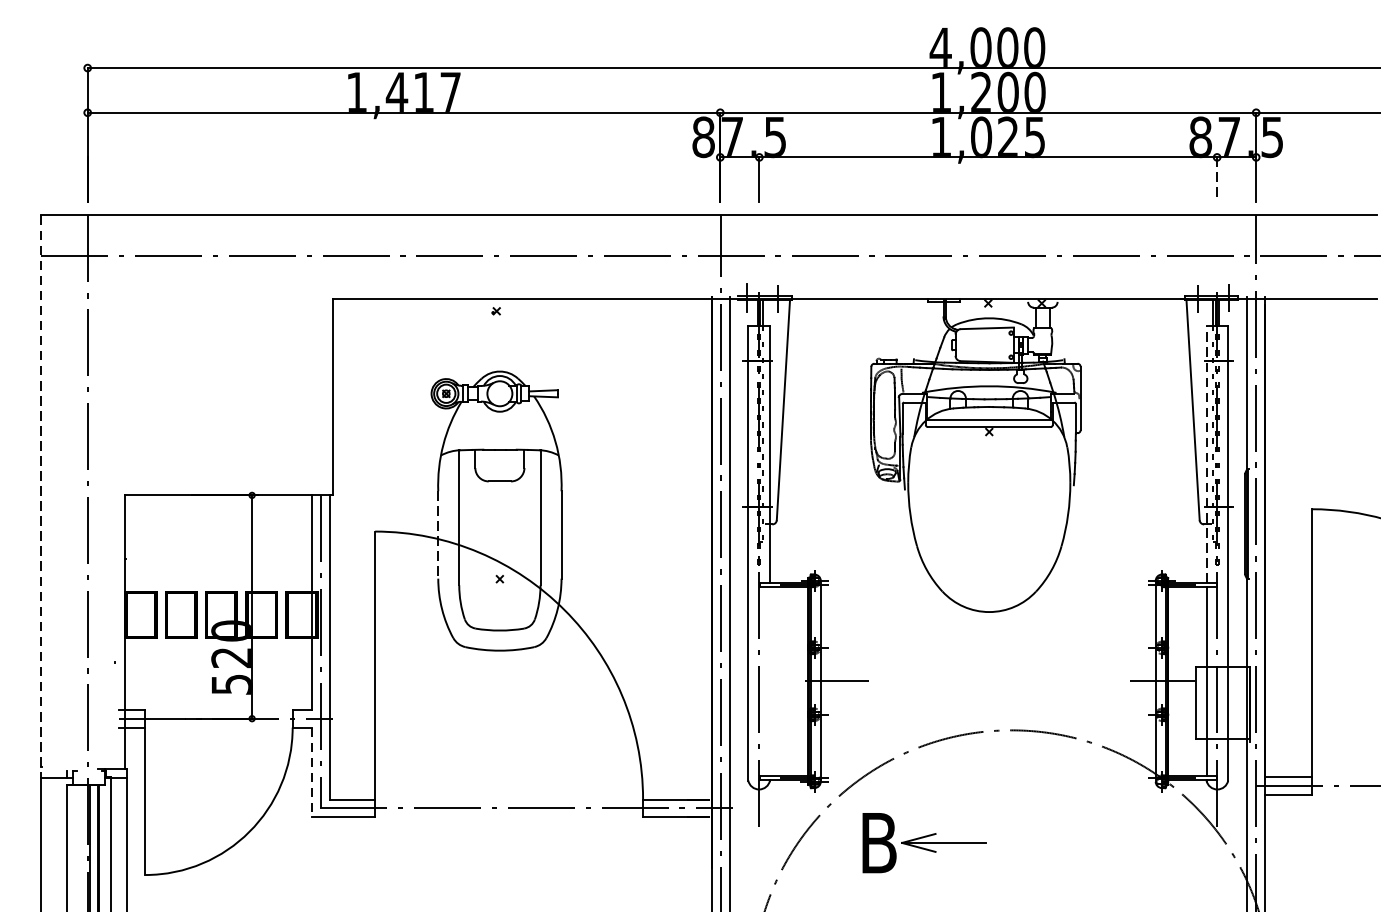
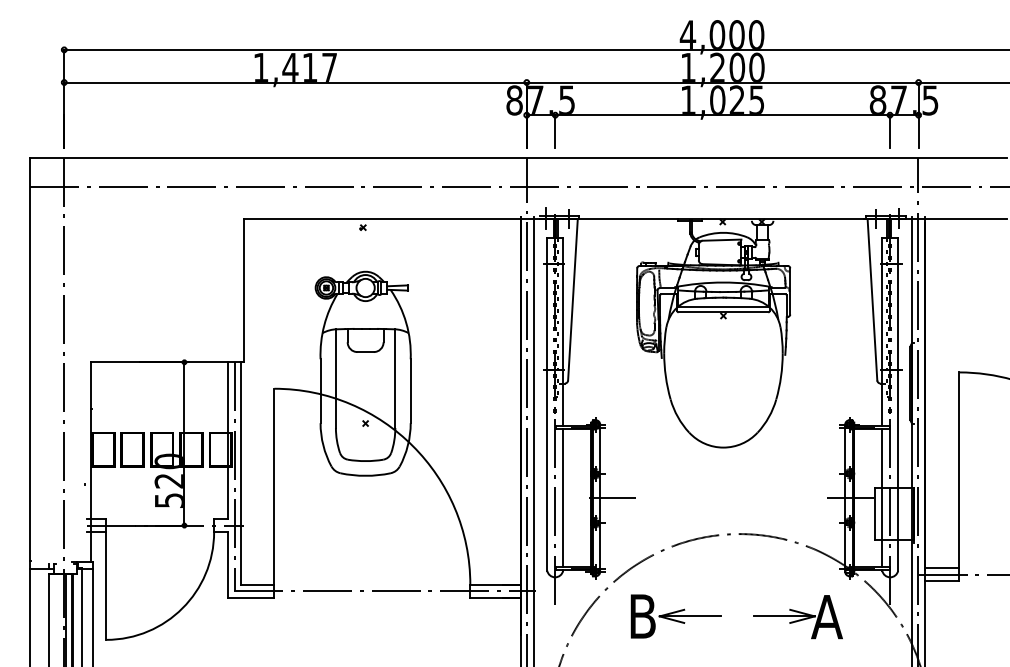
line: (1217, 181) -> (890, 132), dashed -> solid
line: (1206, 454) -> (882, 332), dashed -> solid
line: (41, 497) -> (30, 363), dashed -> solid
line: (438, 535) -> (320, 391), dashed -> solid
line: (770, 681) -> (563, 498), added
line: (312, 771) -> (228, 564), dashed -> solid
part: (1090, 844) -> (797, 617), added

